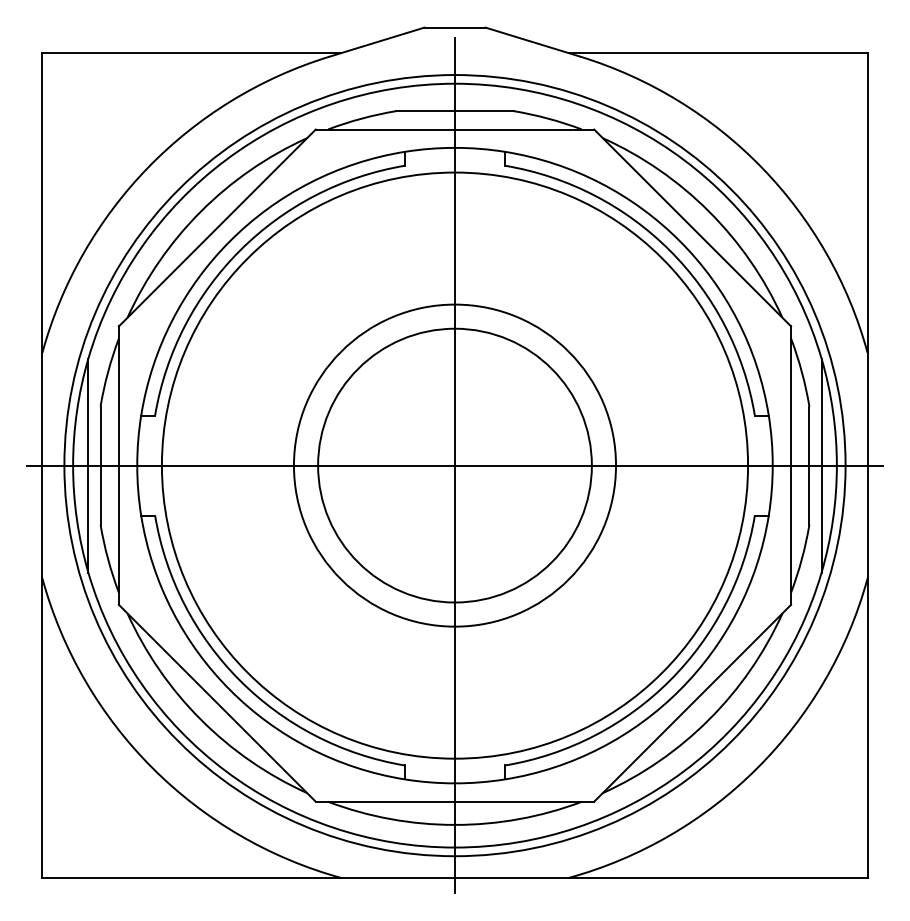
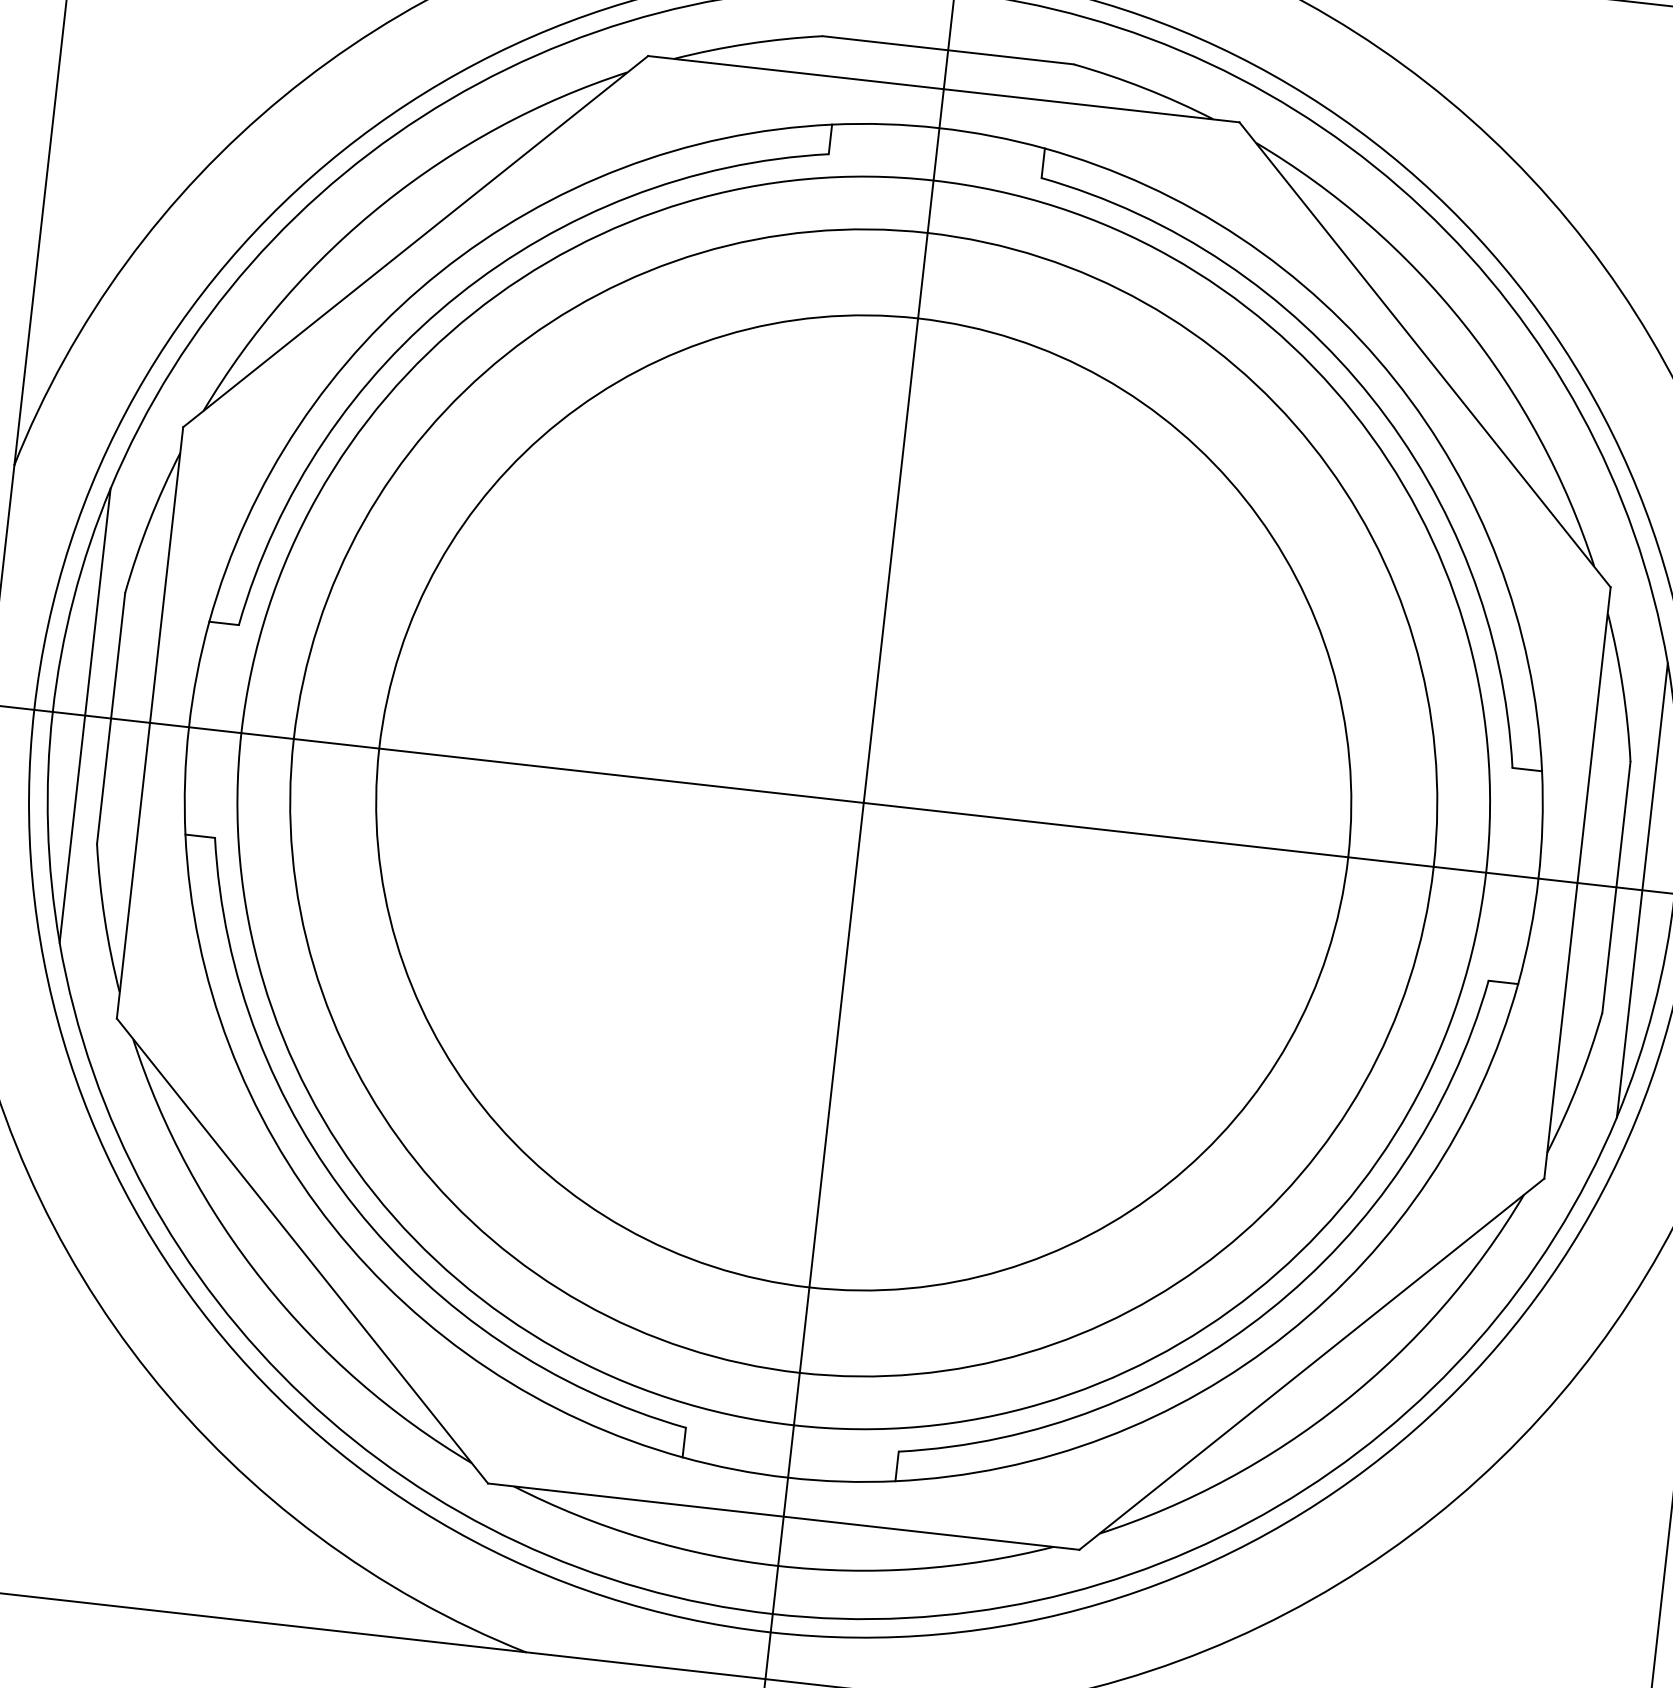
circle: (454, 465) -> (862, 802), size x1.67
circle: (454, 465) -> (862, 802), size x1.67

